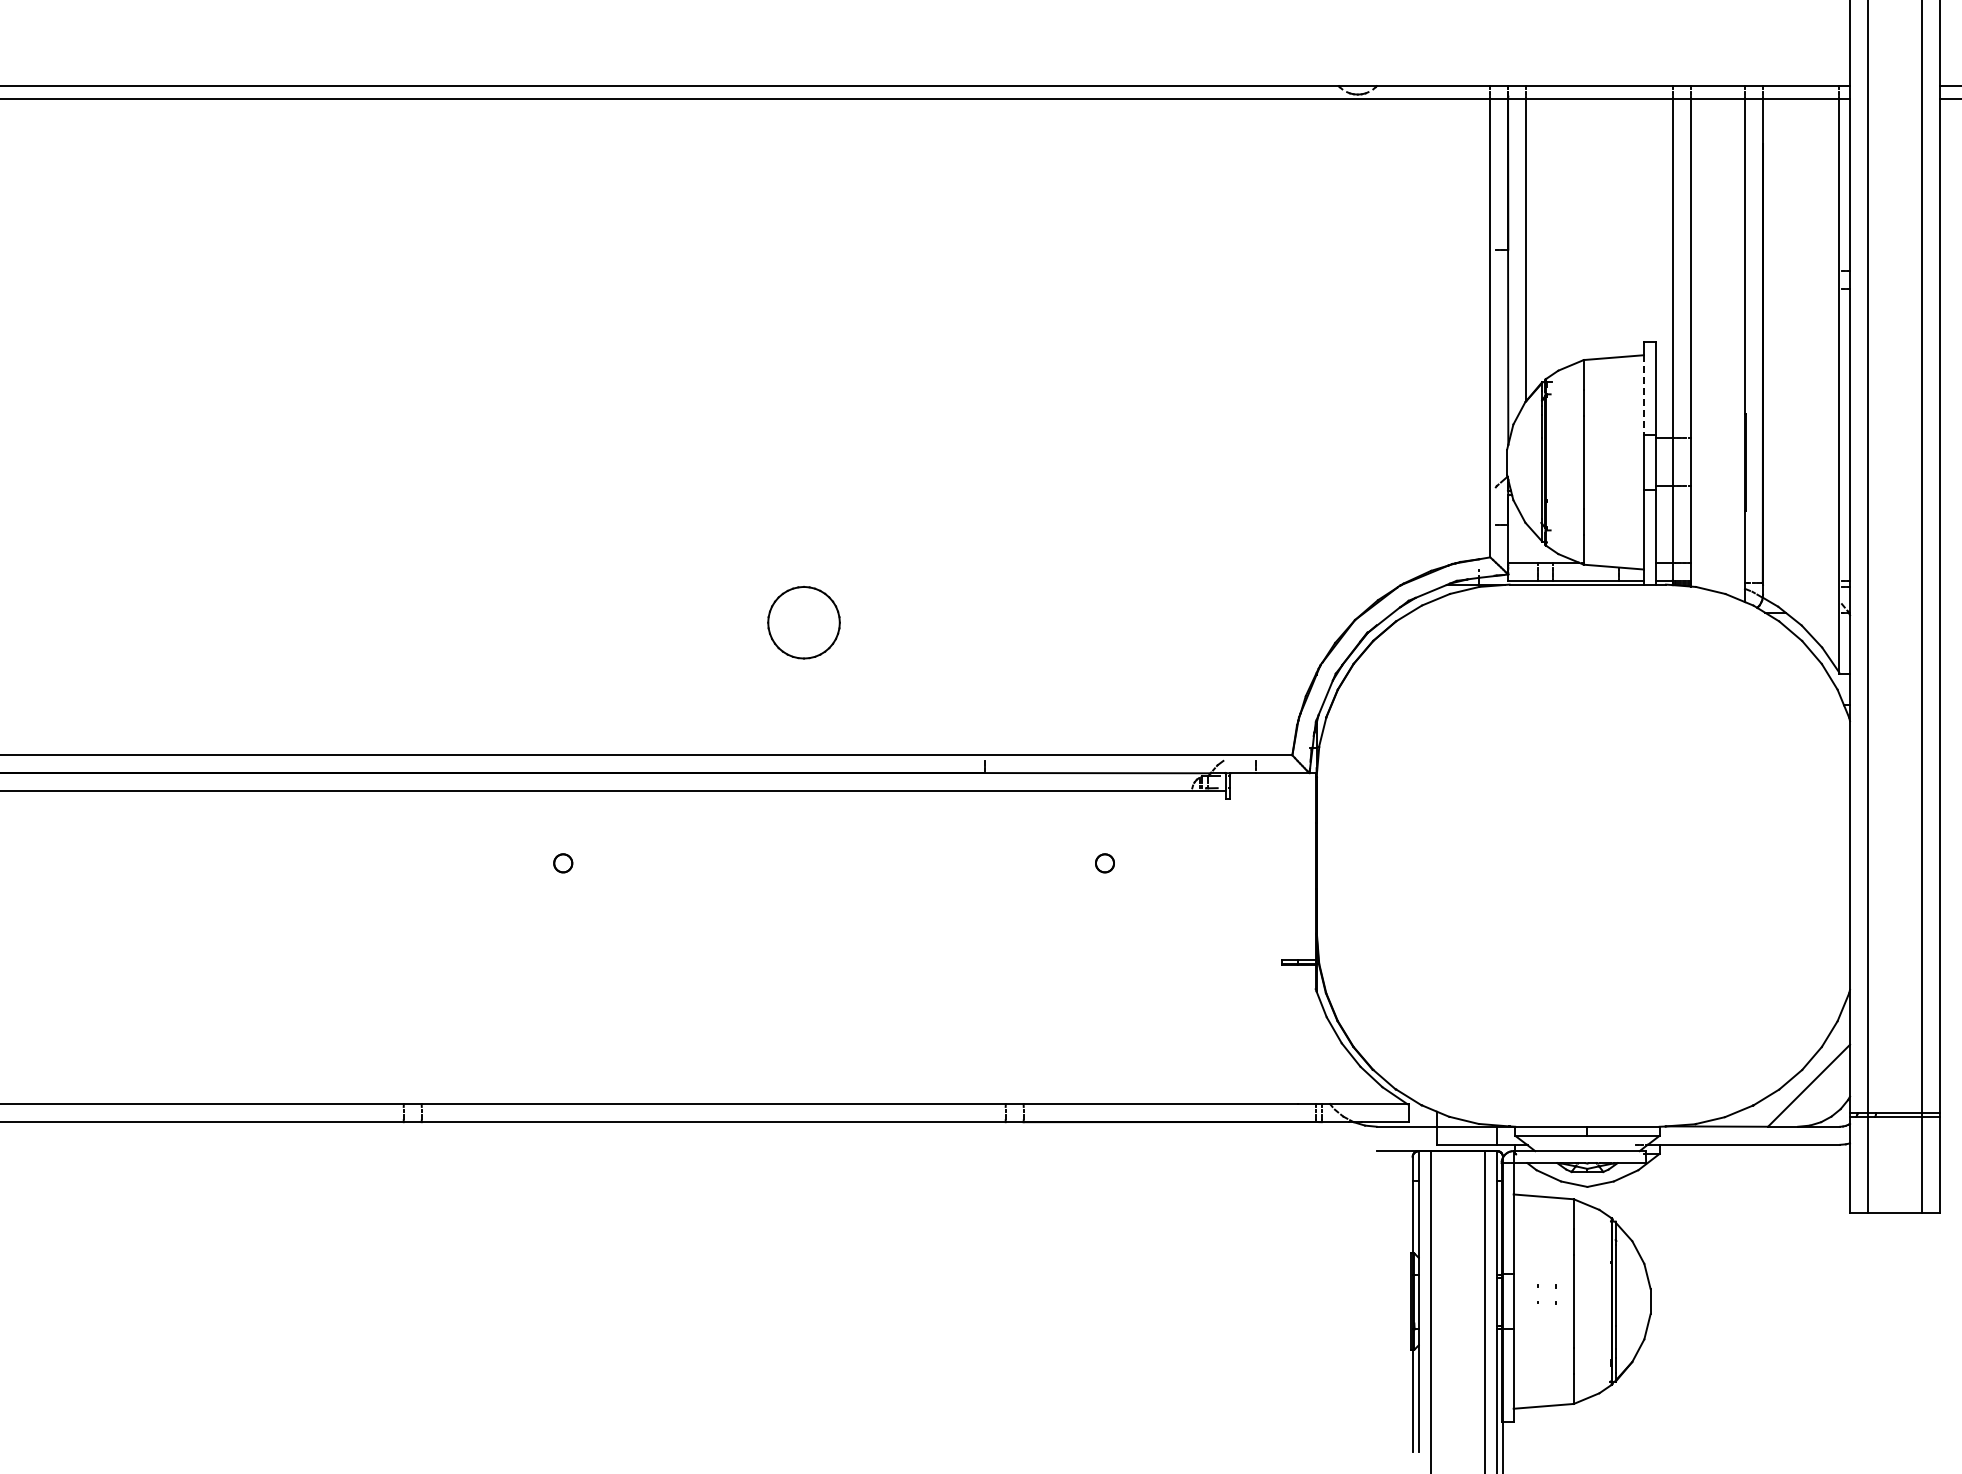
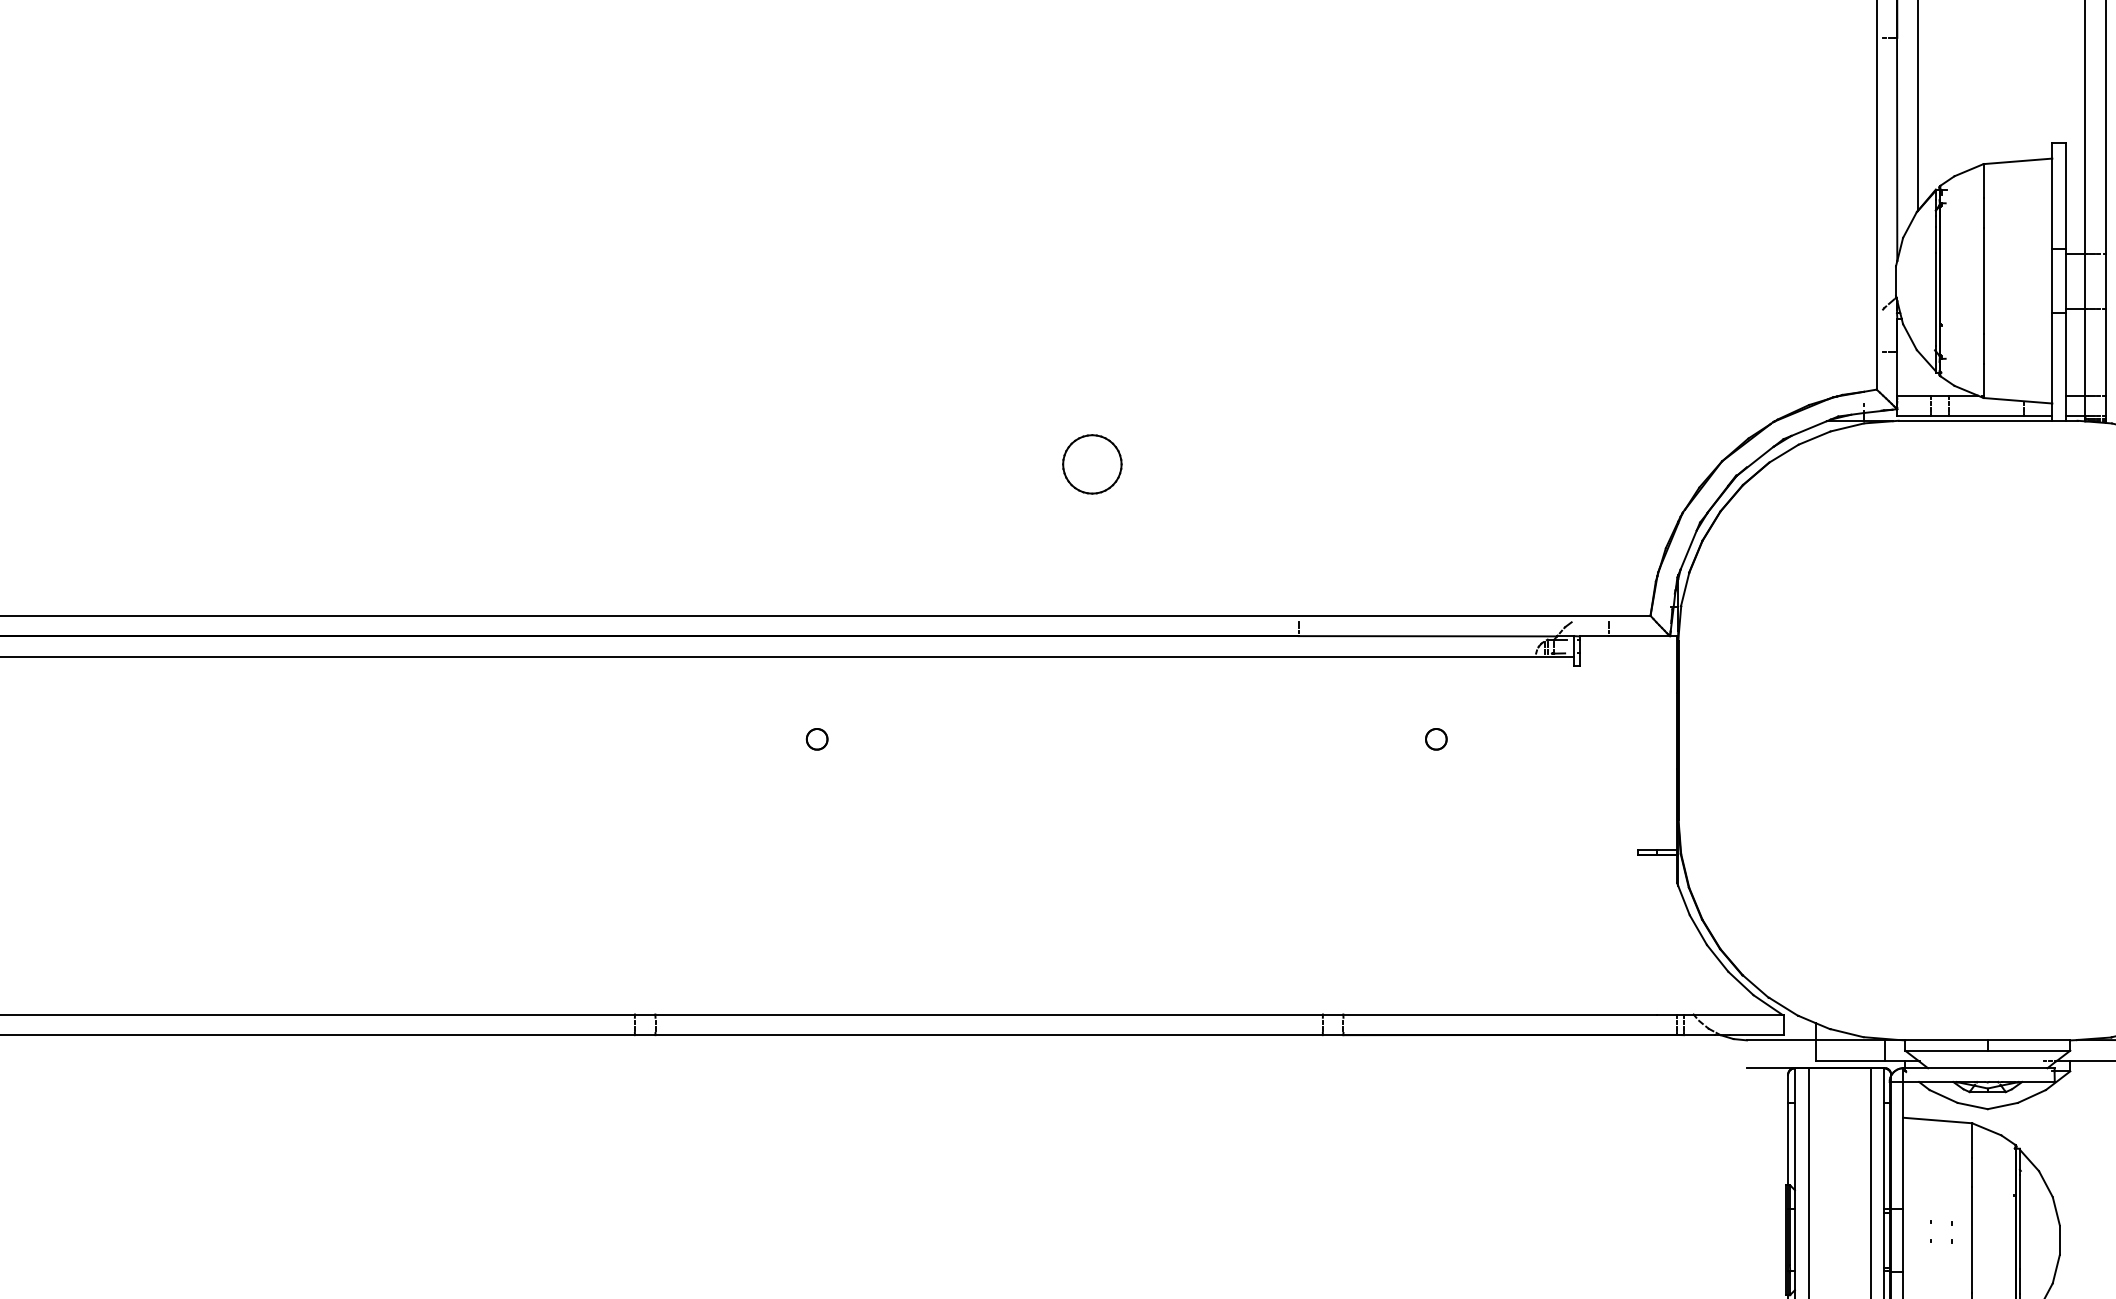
line: (1643, 394) -> (2051, 203), dashed -> solid
part: (803, 622) -> (1091, 464), size x0.71

